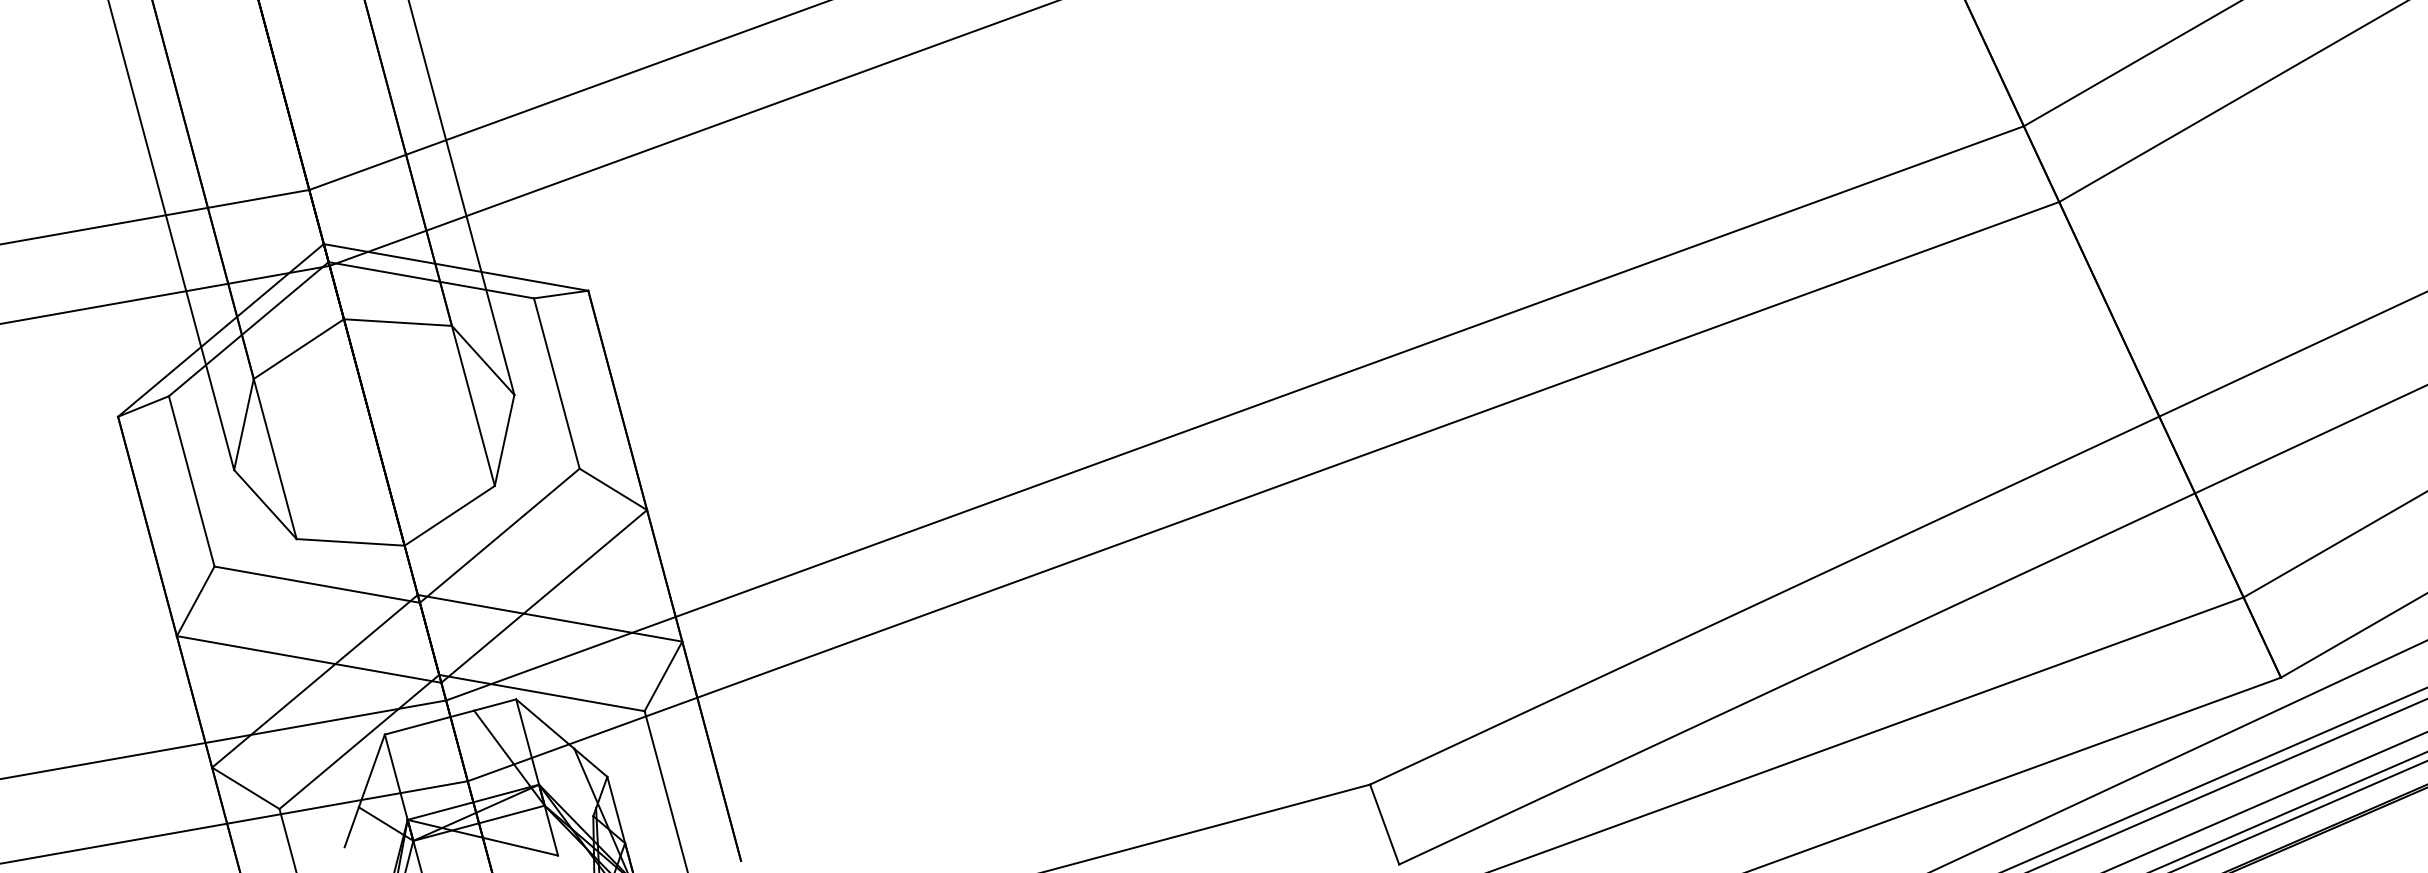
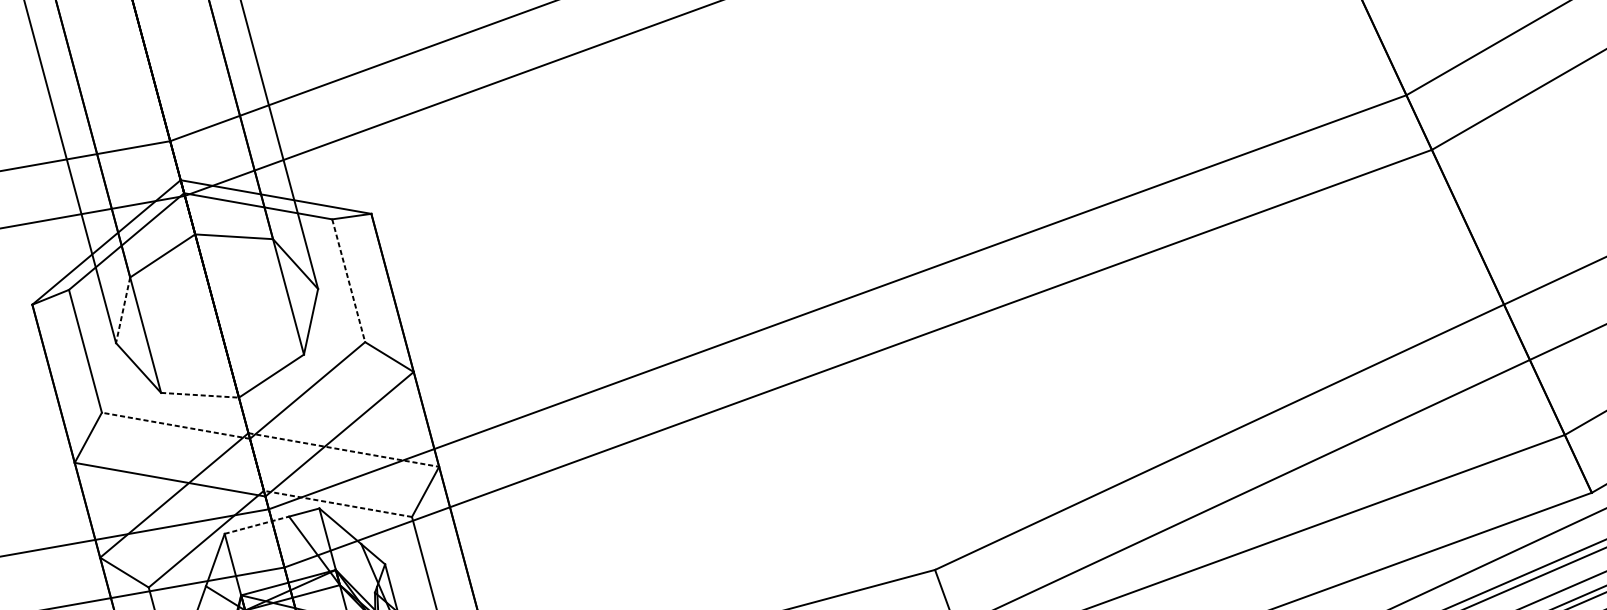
line: (556, 384) -> (348, 281), solid -> dashed
line: (243, 424) -> (122, 310), solid -> dashed
line: (351, 542) -> (200, 395), solid -> dashed
line: (316, 584) -> (175, 425), solid -> dashed
line: (550, 618) -> (344, 450), solid -> dashed
line: (541, 692) -> (337, 503), solid -> dashed
line: (429, 722) -> (256, 525), solid -> dashed

